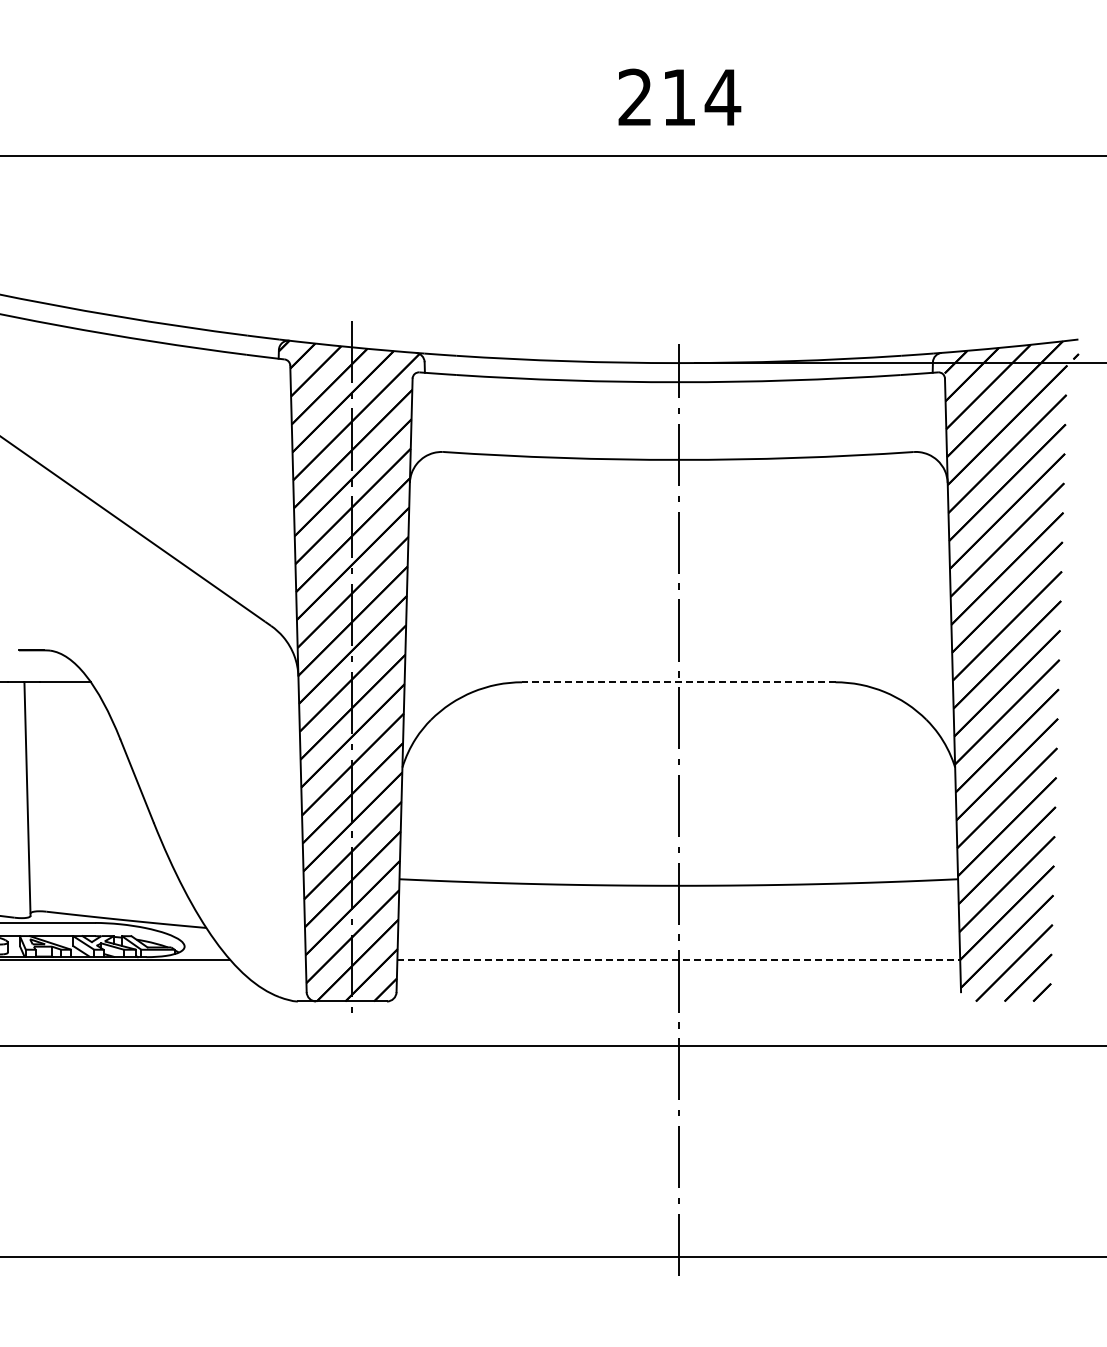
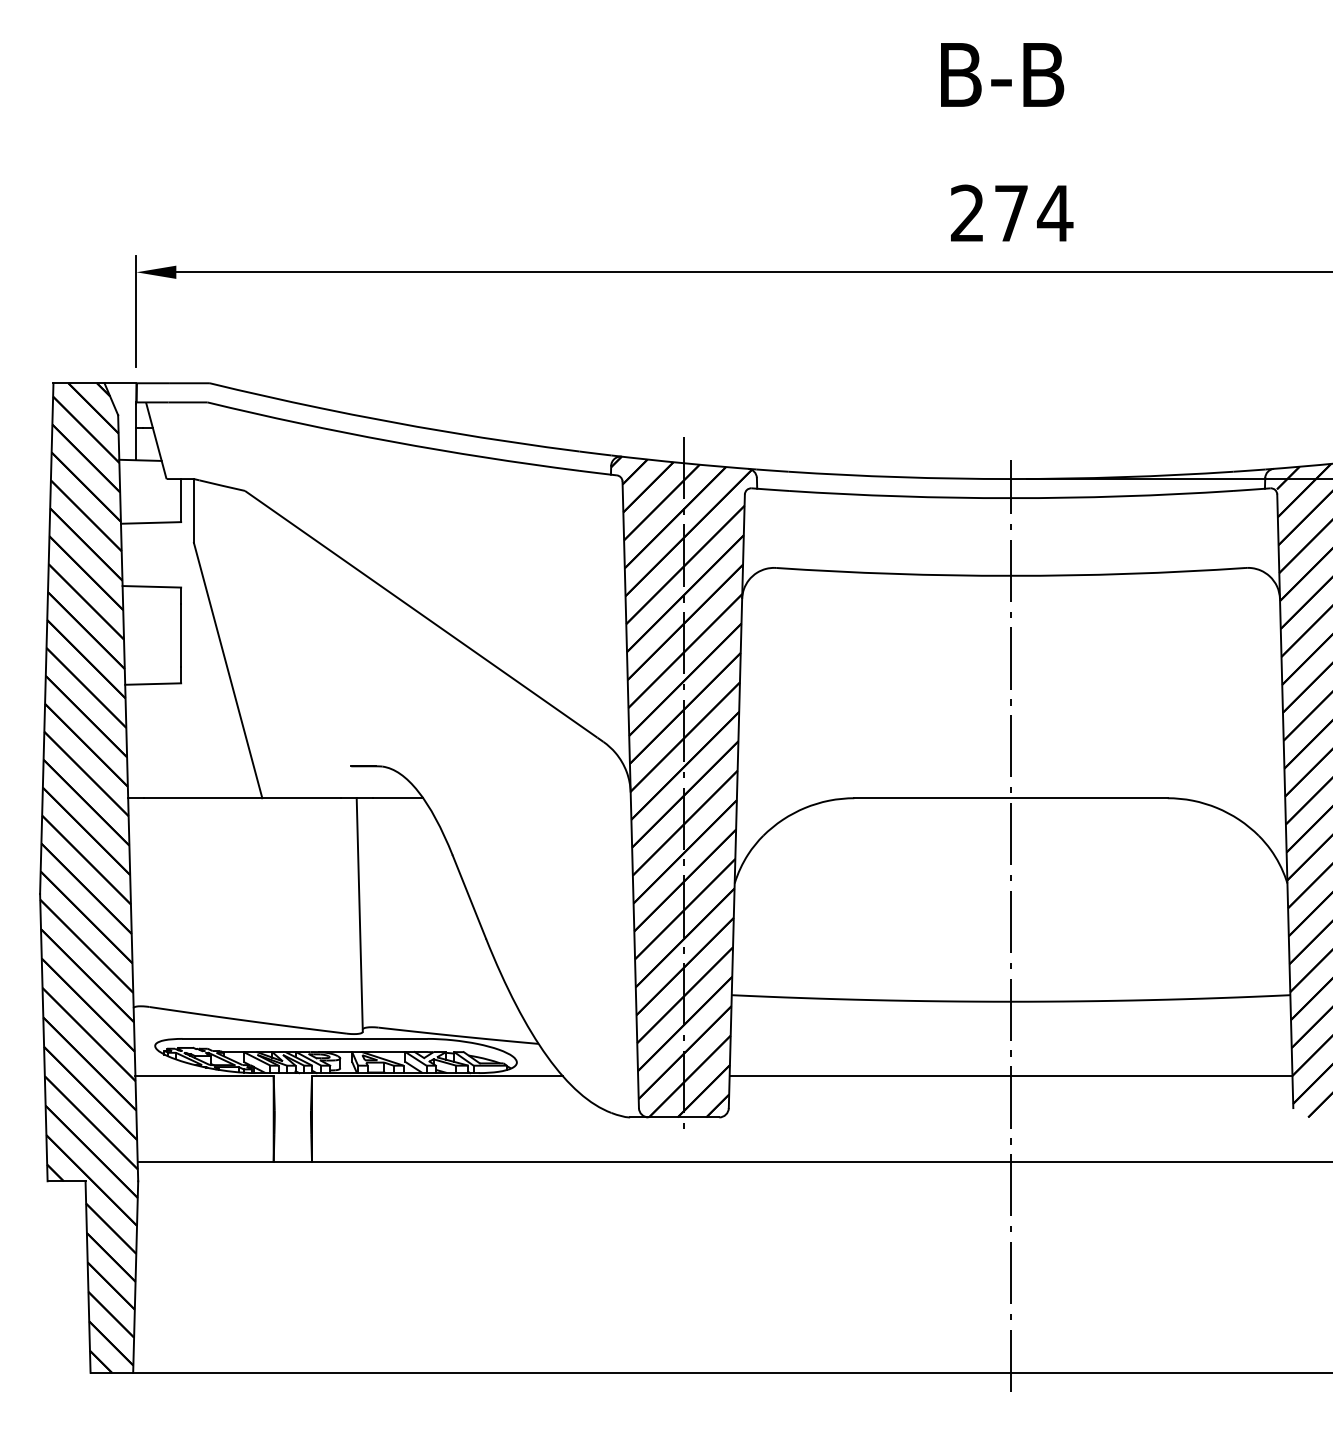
text: (679, 97) -> (1011, 213), 214 -> 274
line: (679, 682) -> (1011, 798), dashed -> solid
line: (679, 960) -> (1011, 1076), dashed -> solid

